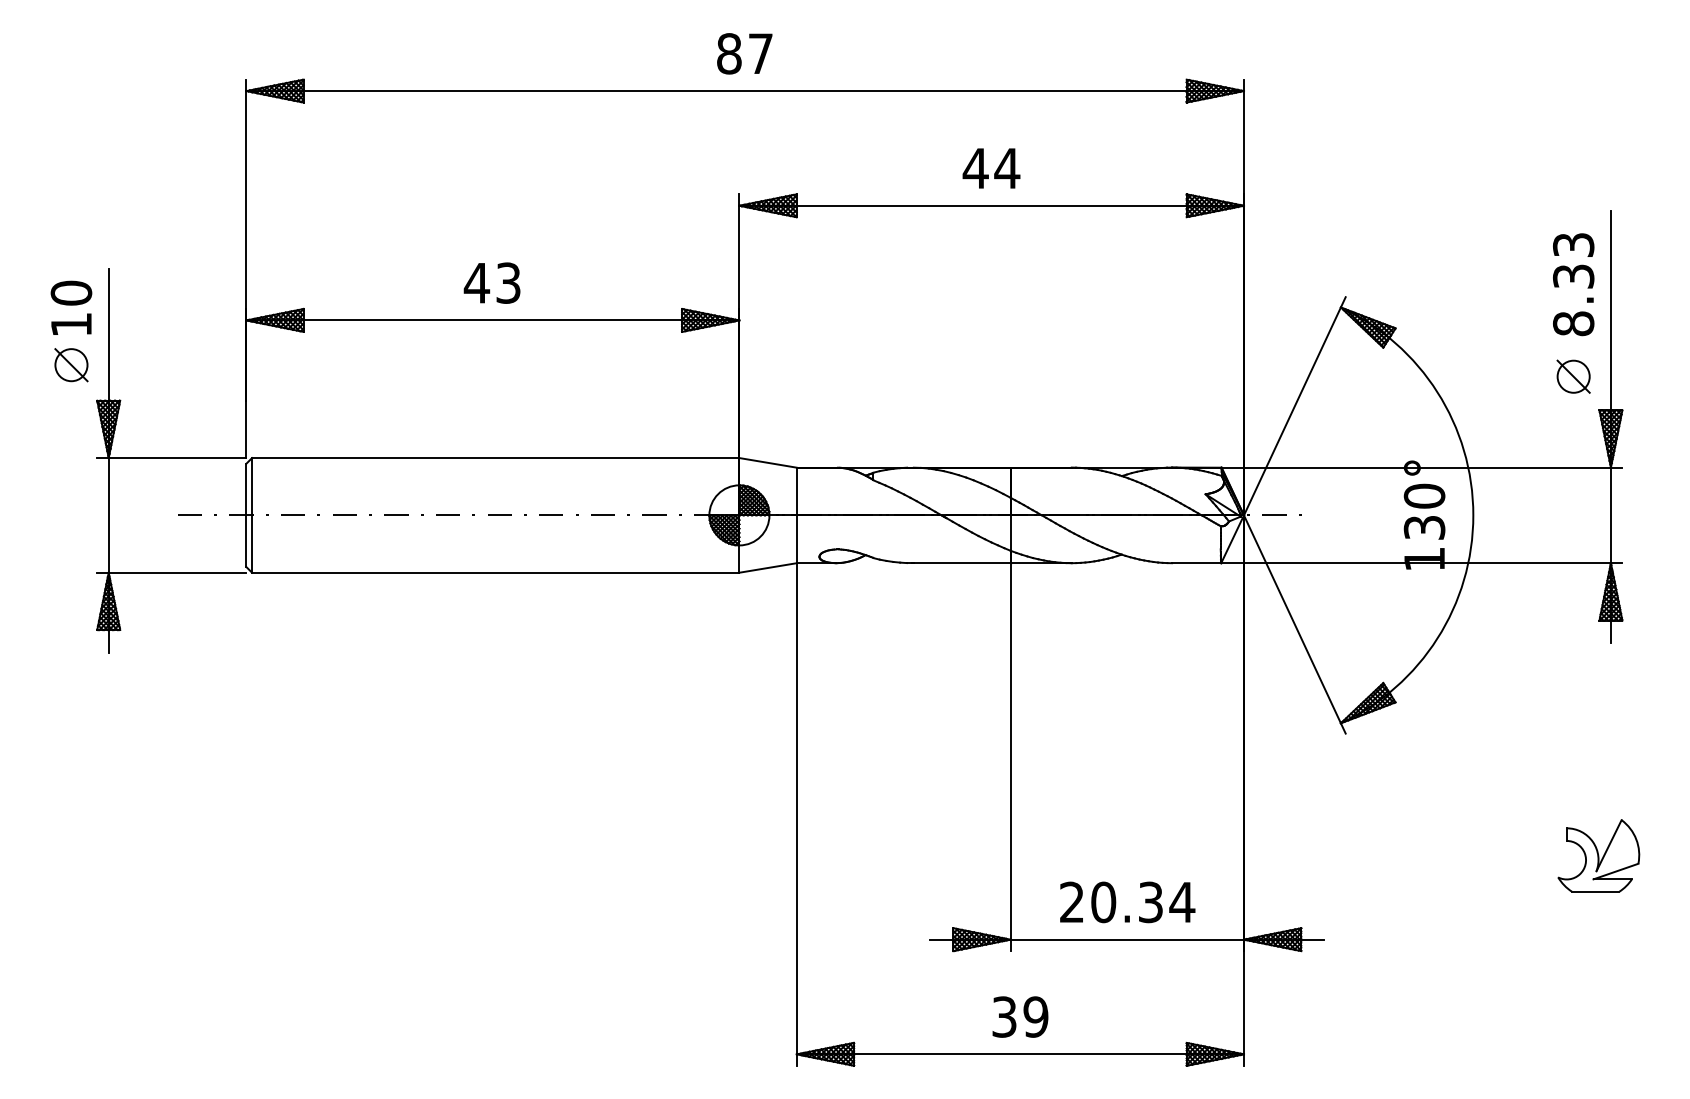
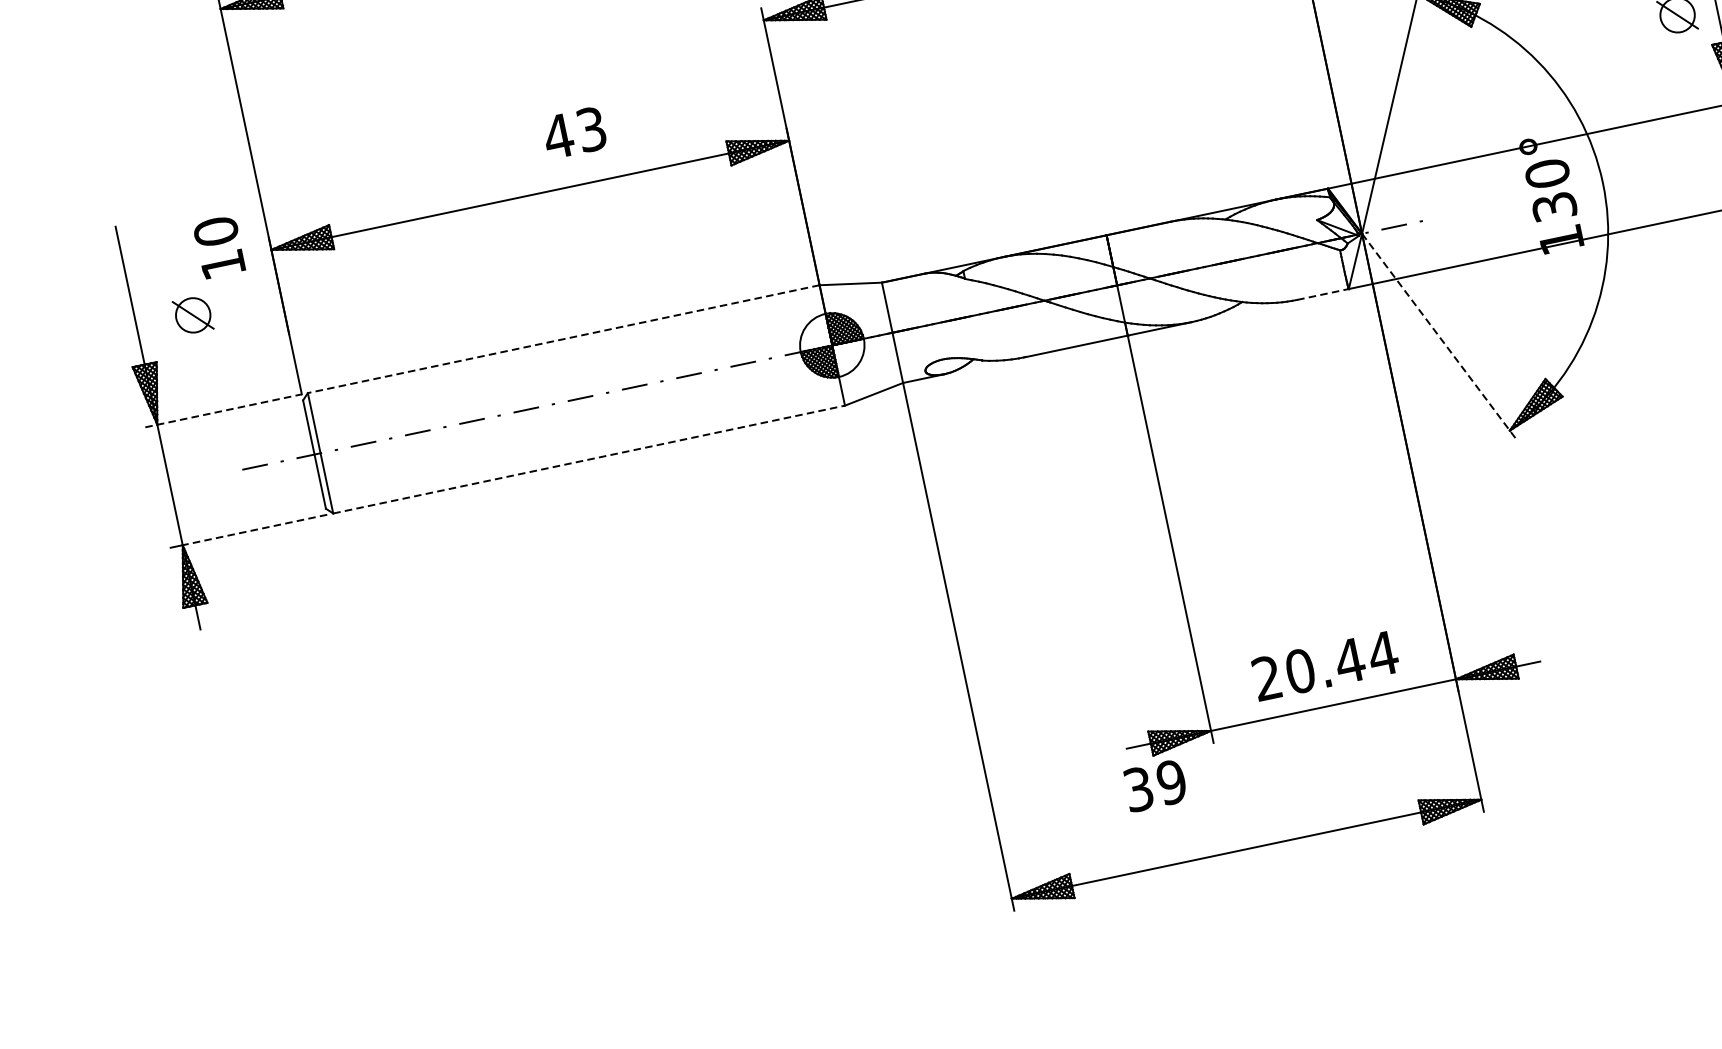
text: (491, 282) -> (573, 132), moved
text: (71, 307) -> (219, 246), moved
part: (71, 365) -> (193, 315), moved
line: (171, 458) -> (223, 411), solid -> dashed
line: (495, 458) -> (563, 339), solid -> dashed
line: (1196, 563) -> (1322, 294), solid -> dashed
line: (177, 572) -> (254, 529), solid -> dashed
line: (495, 572) -> (588, 459), solid -> dashed
line: (1295, 624) -> (1440, 336), solid -> dashed
text: (1150, 902) -> (1349, 660), 20.34 -> 20.44
text: (1020, 1016) -> (1155, 785), moved

